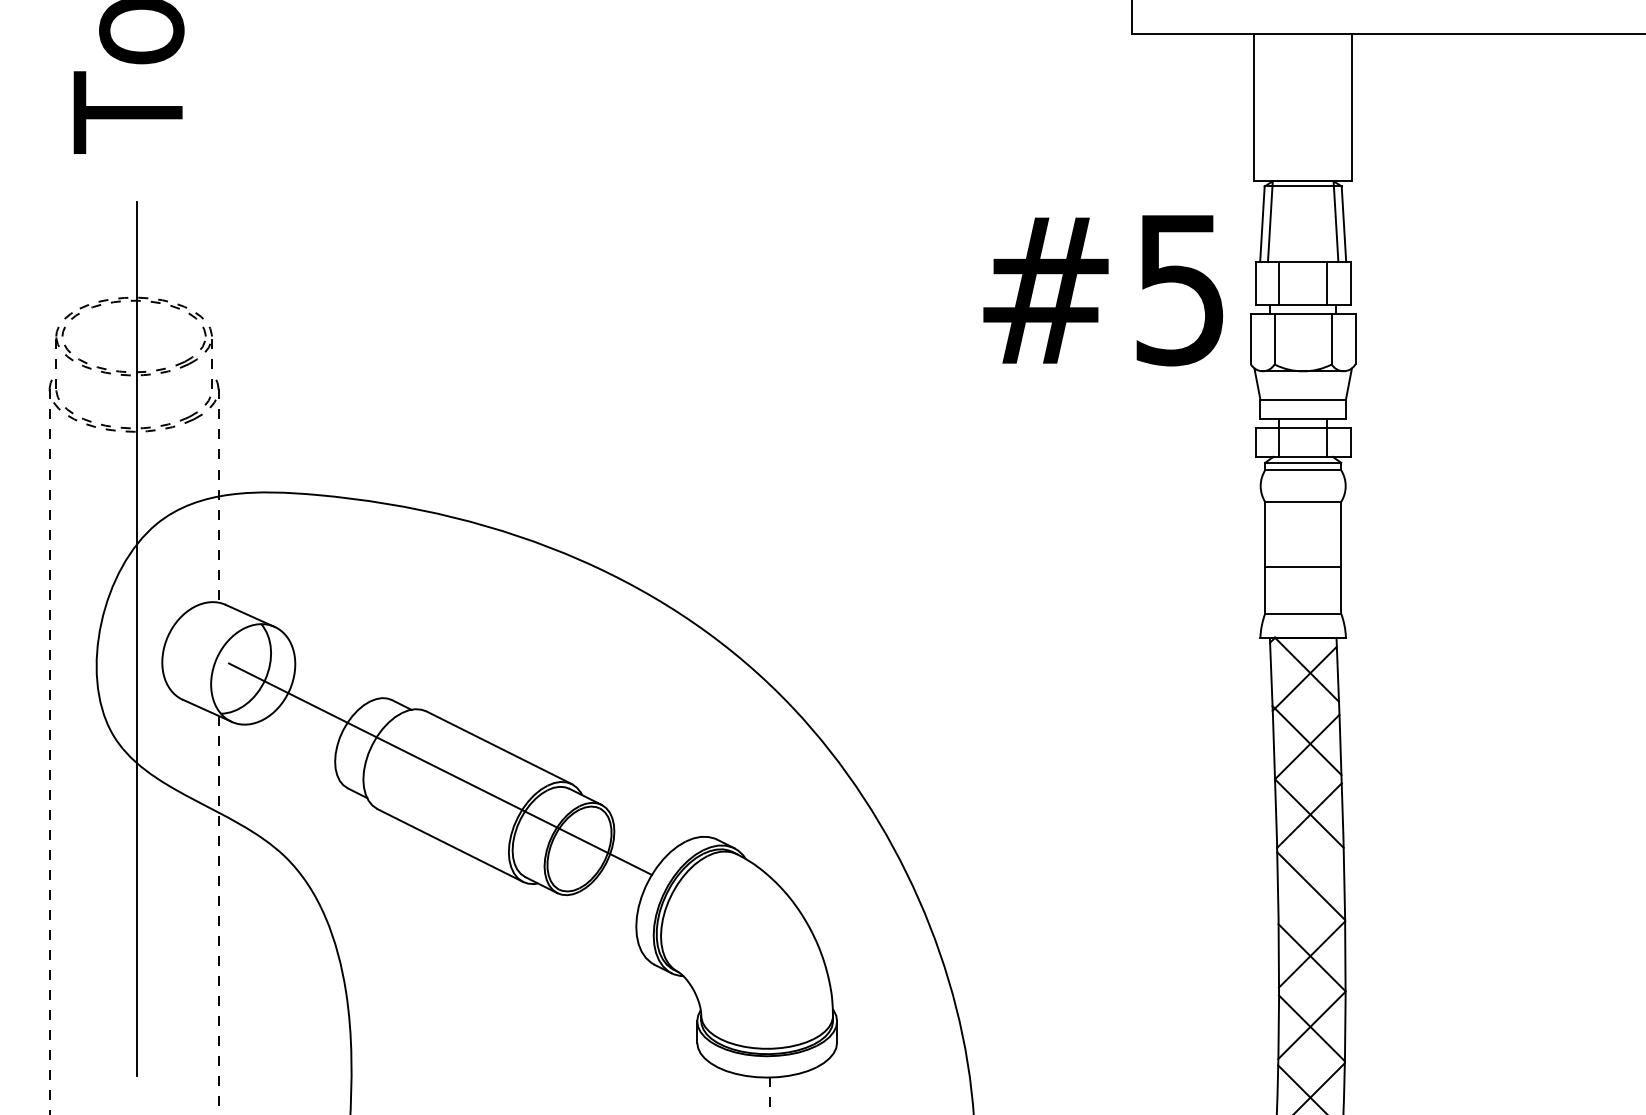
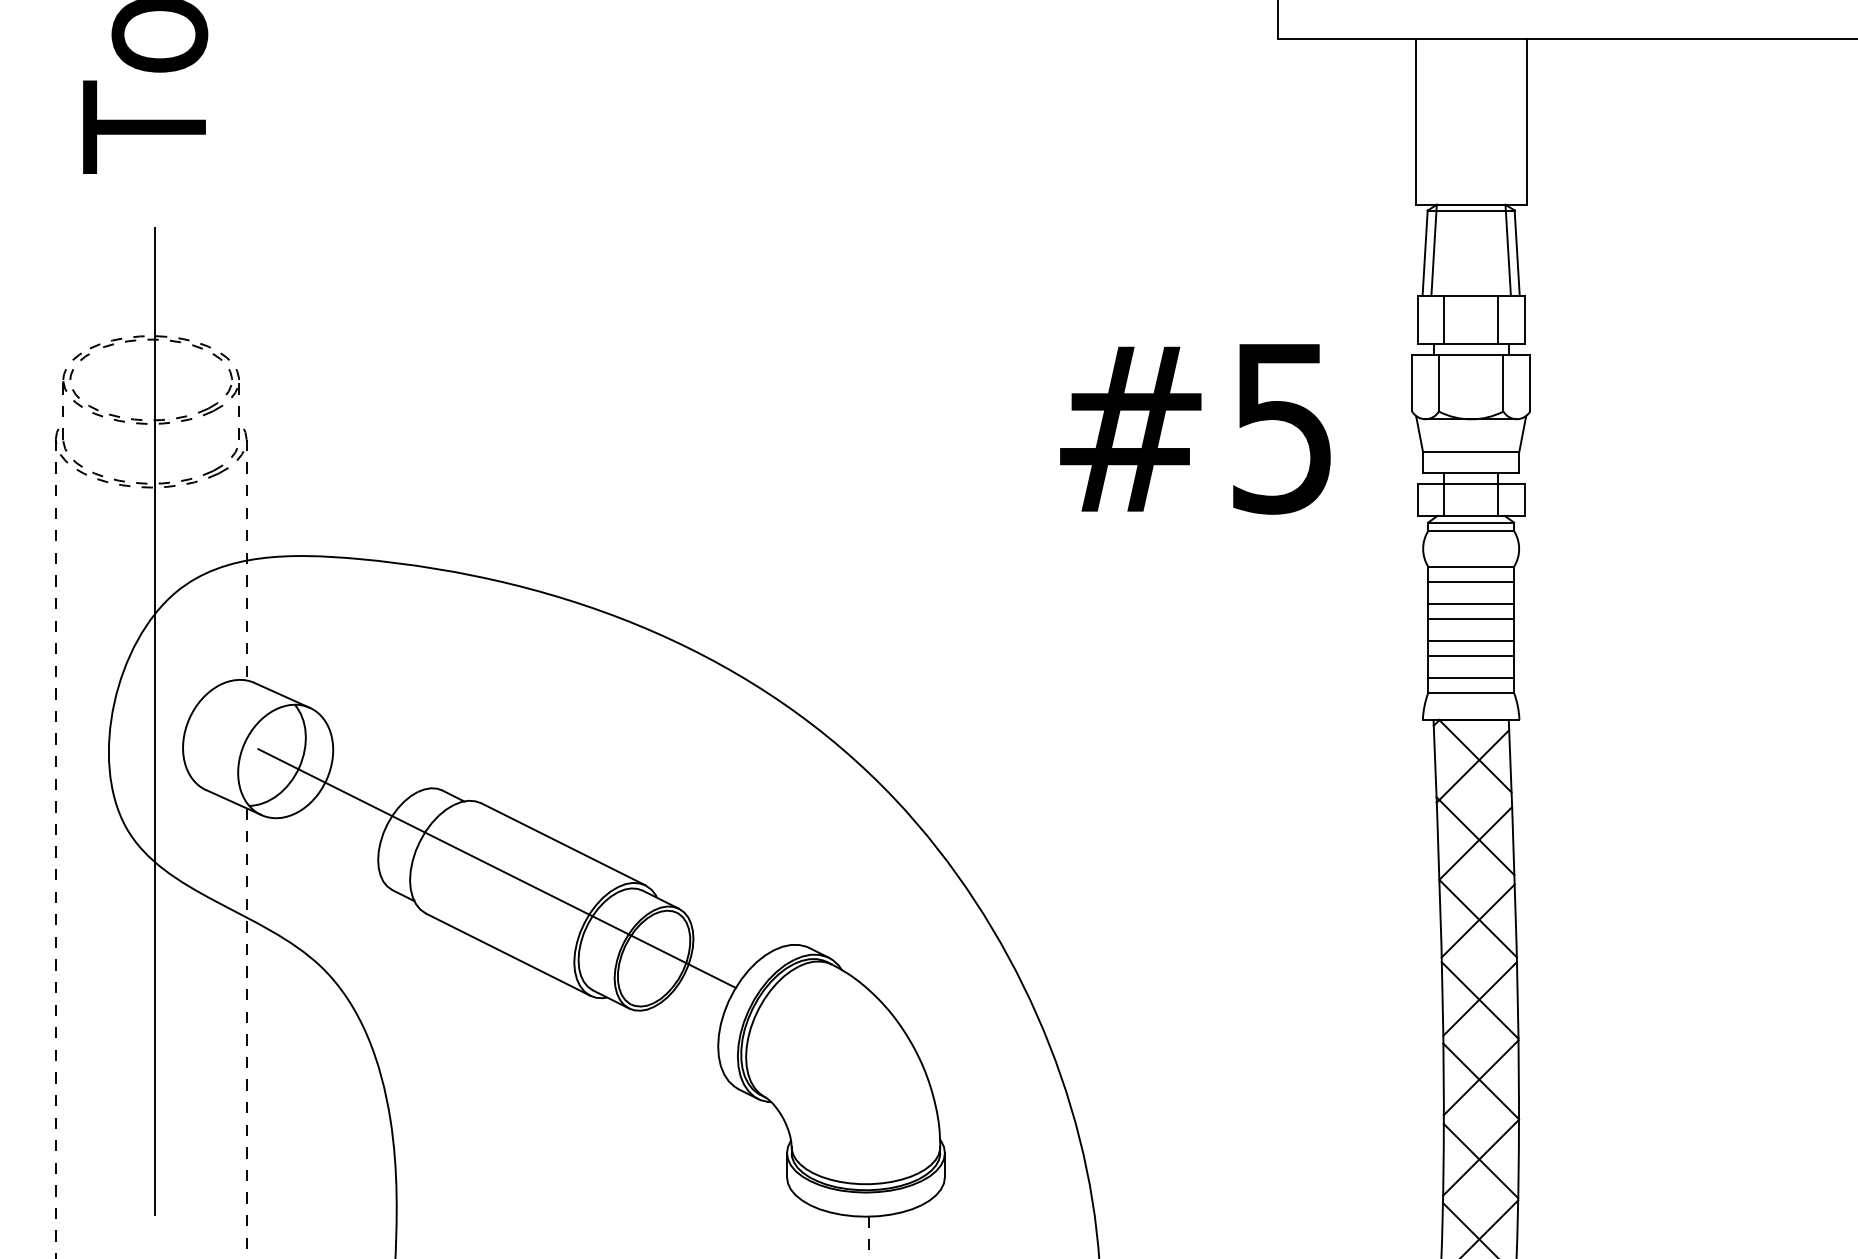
text: (1103, 290) -> (1195, 429), moved
line: (1303, 515) -> (1471, 582), added
line: (1303, 534) -> (1471, 603), added
line: (1303, 548) -> (1471, 619), added
line: (1303, 581) -> (1471, 656), added
line: (1303, 600) -> (1471, 677), added
line: (1311, 884) -> (1480, 998), added

